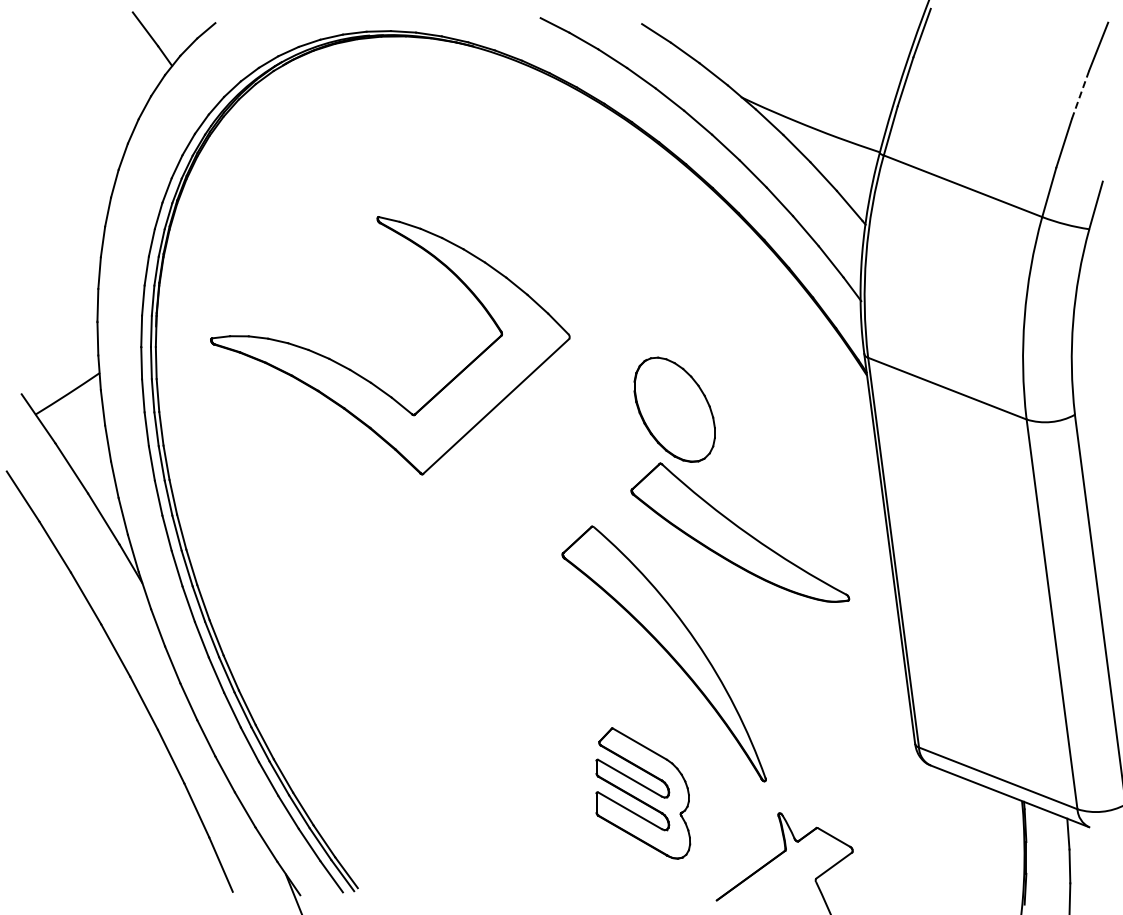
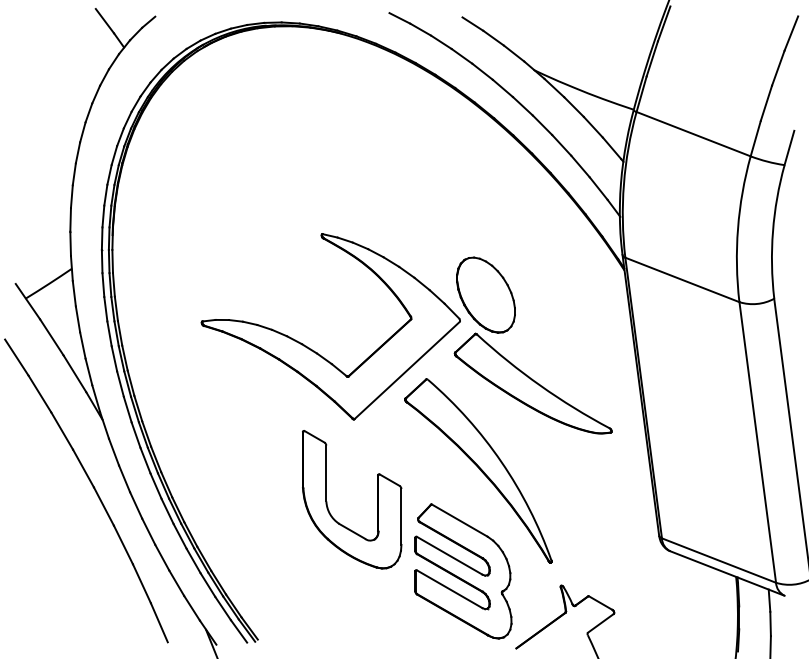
line: (1080, 94) -> (778, 68), dashed -> solid
part: (371, 381) -> (317, 352), moved
part: (454, 698) -> (327, 503), added
part: (643, 793) -> (463, 571), size x1.43

